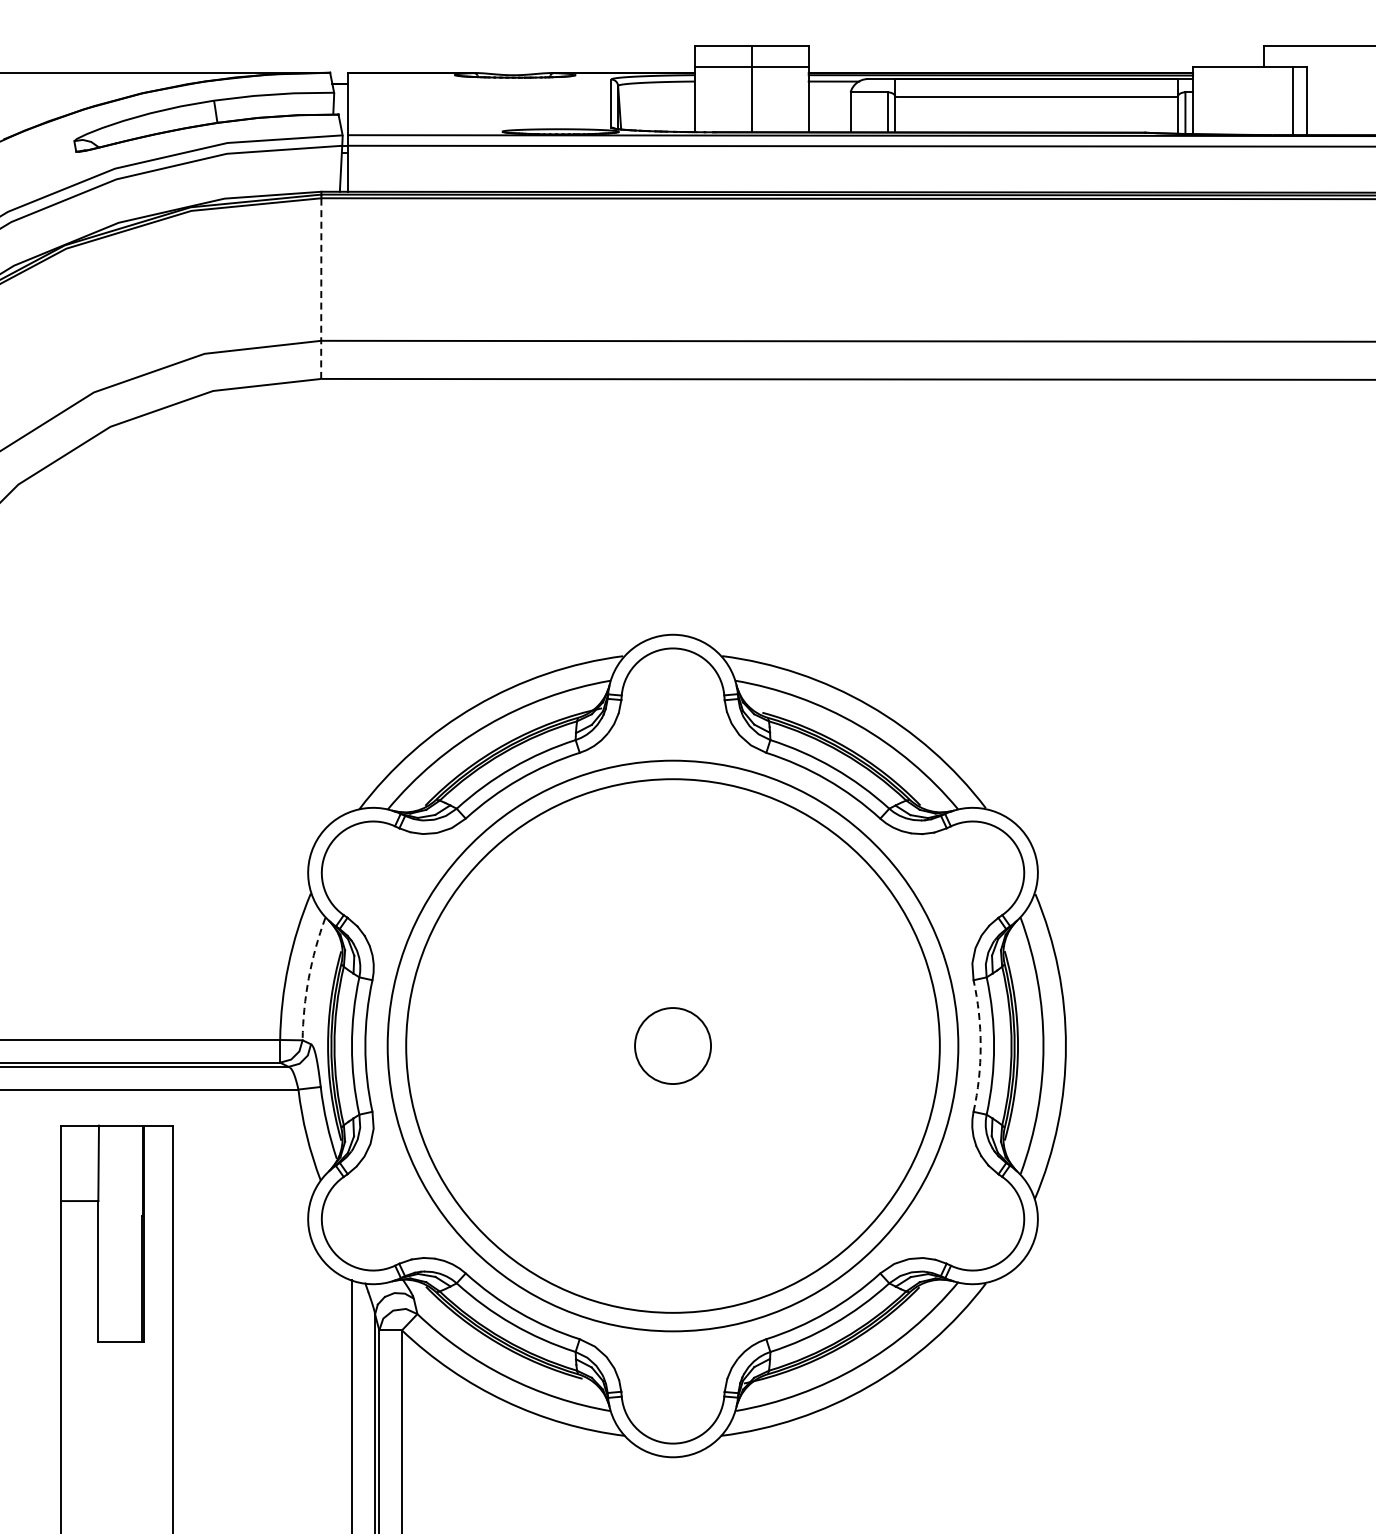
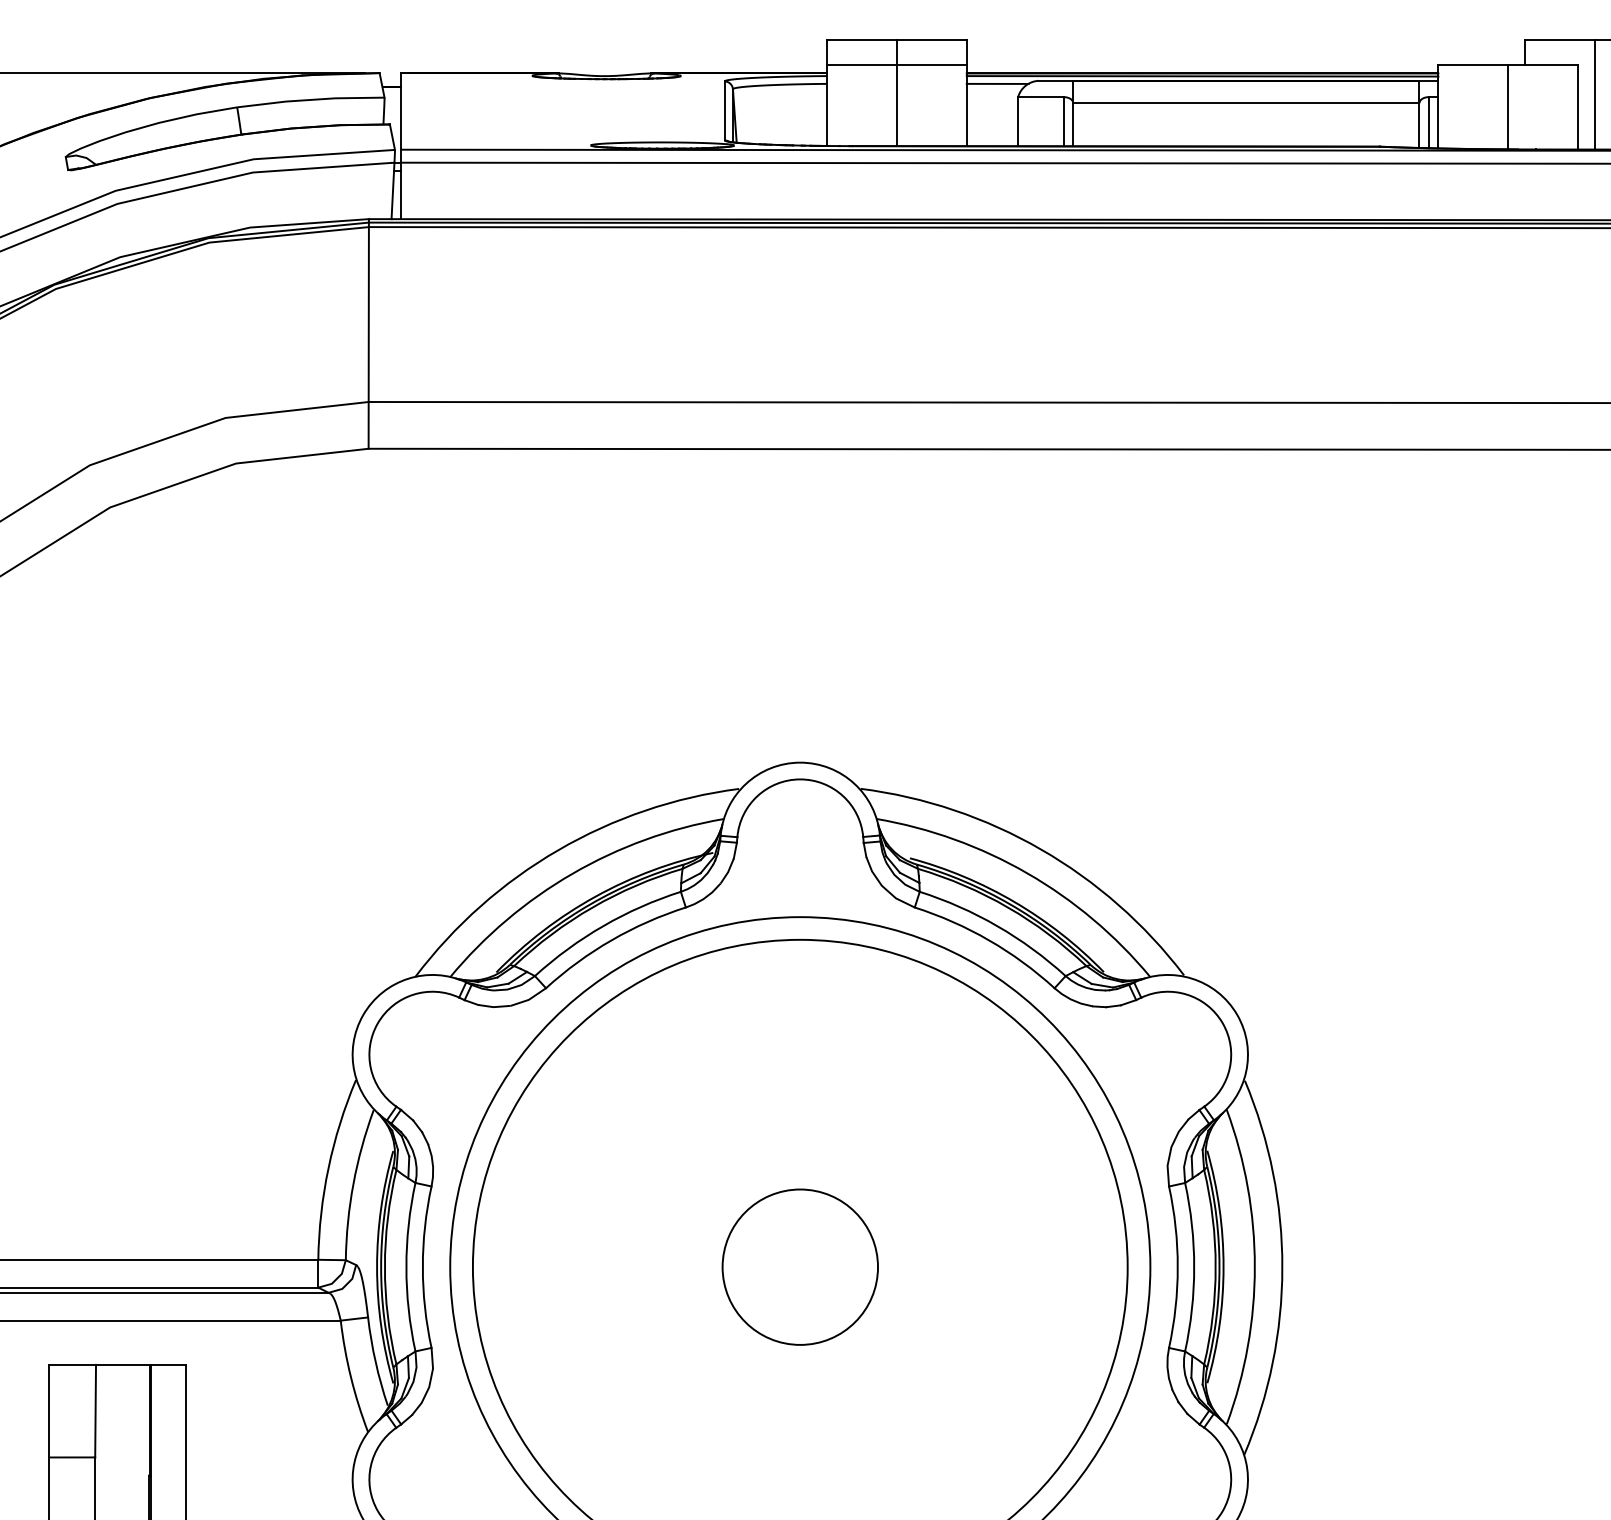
line: (1320, 90) -> (1594, 94), added
line: (1293, 100) -> (1508, 107), moved
line: (321, 288) -> (369, 337), dashed -> solid
arc: (308, 978) -> (353, 1184), dashed -> solid
circle: (672, 1045) -> (799, 1266), size x1.67
arc: (980, 1046) -> (1177, 1267), dashed -> solid

